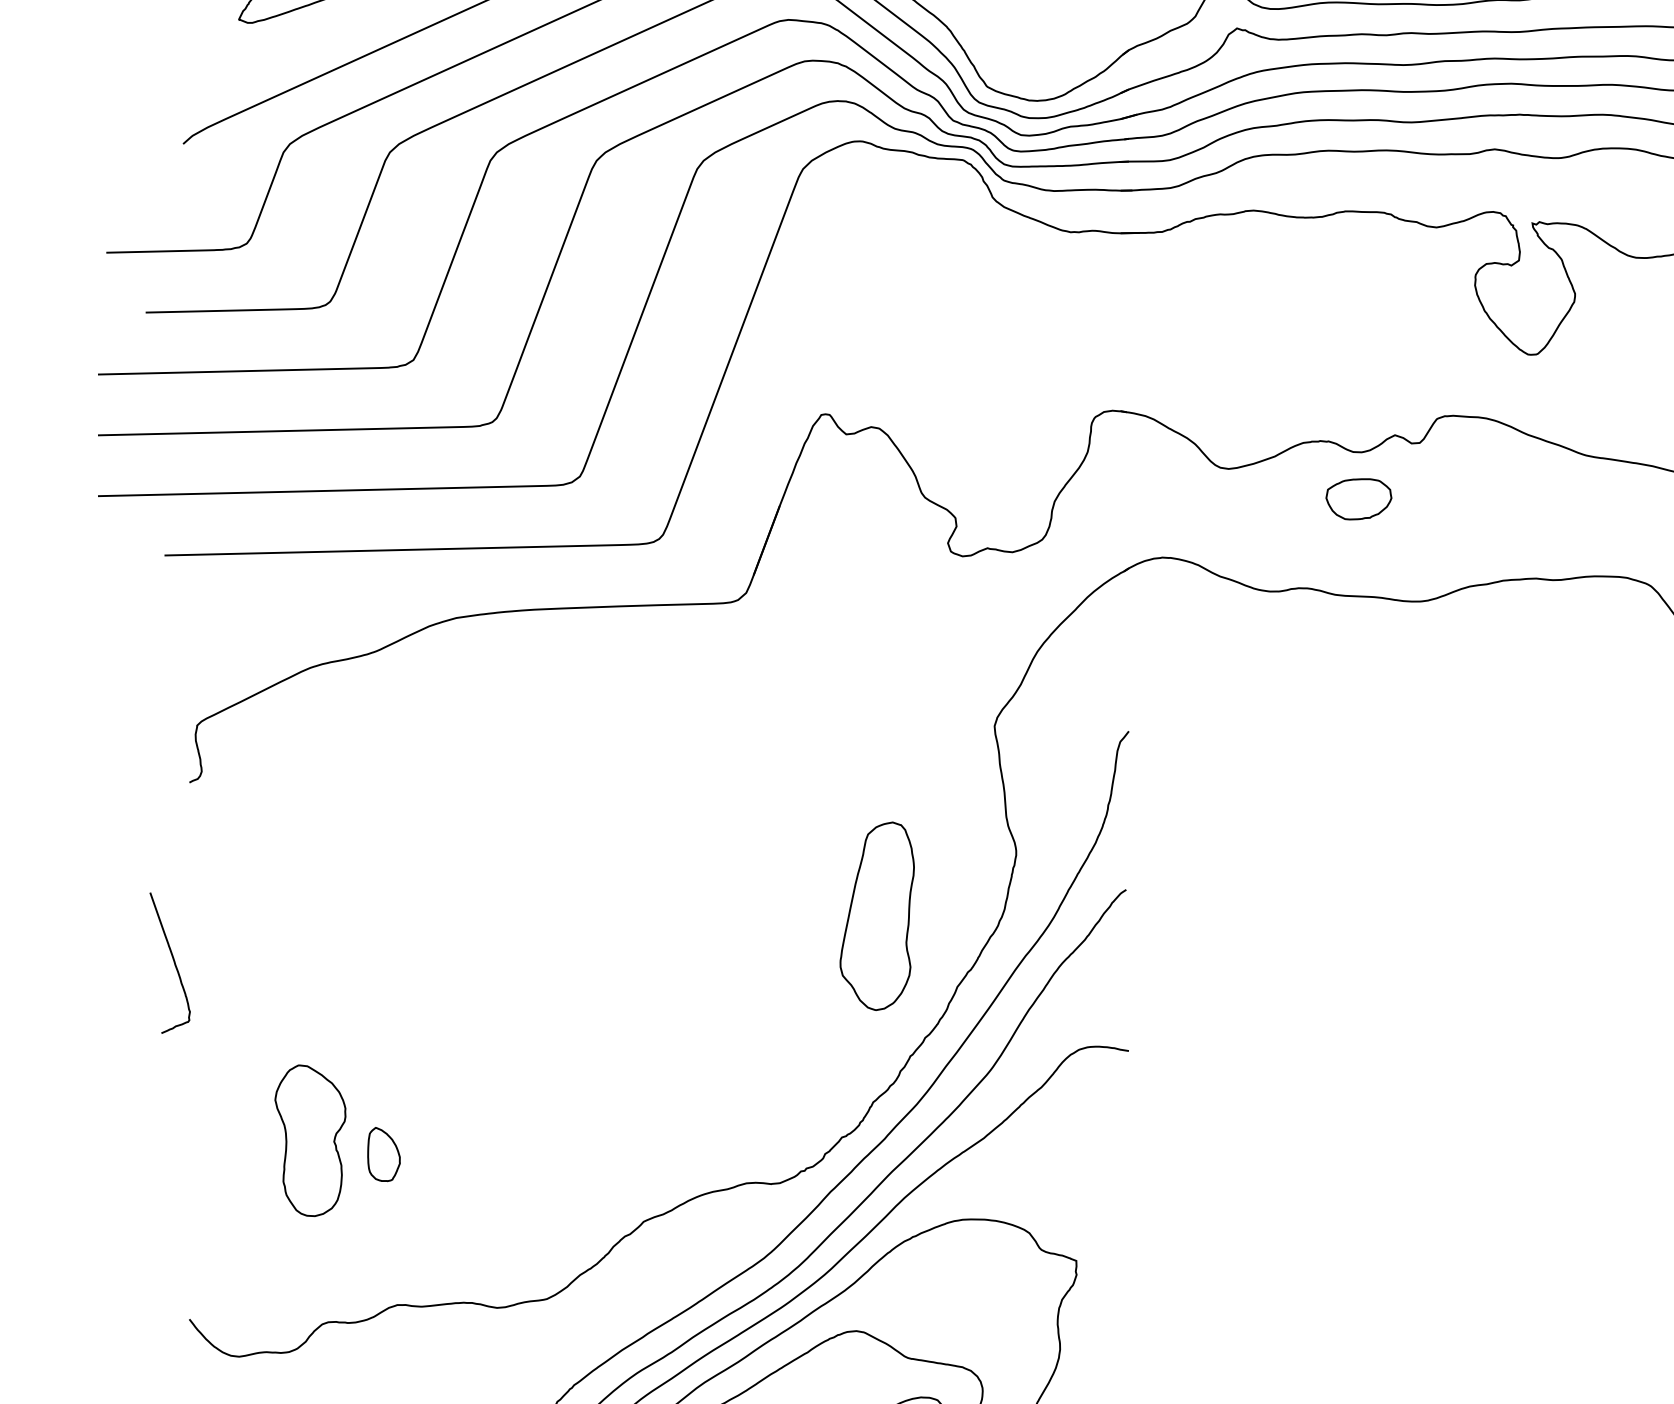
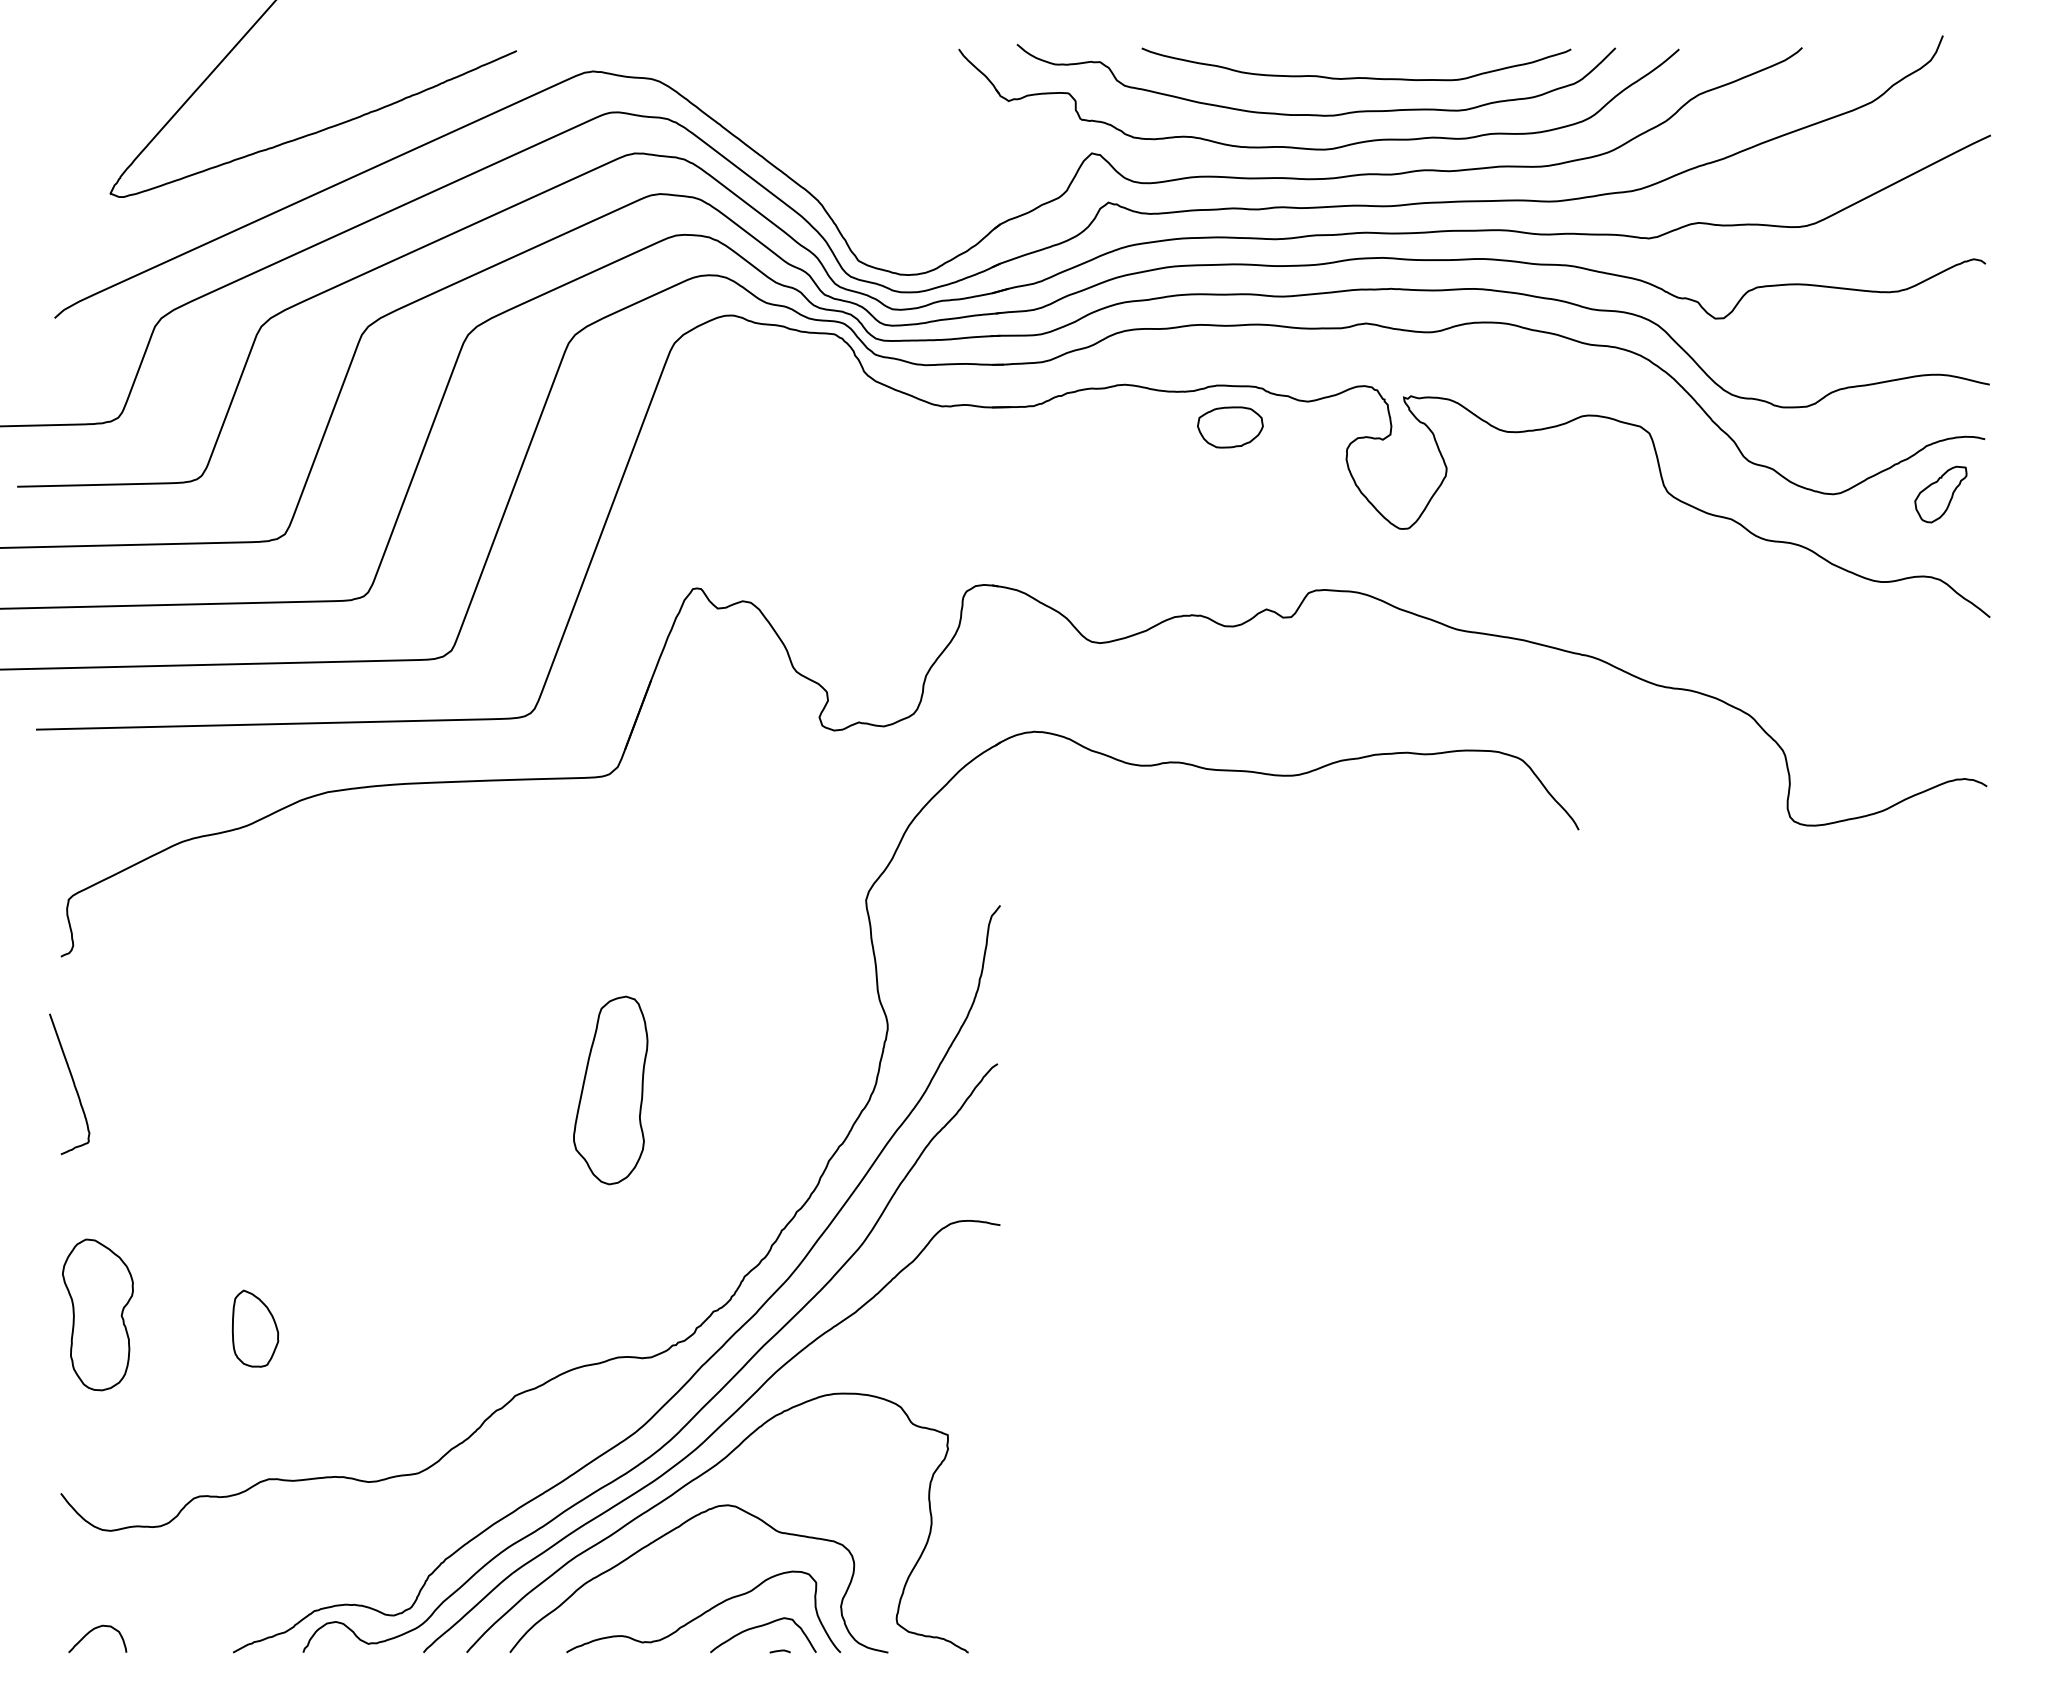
part: (1359, 499) -> (1230, 427), moved
part: (877, 916) -> (610, 1090), moved
curve: (173, 961) -> (72, 1082), moved
part: (310, 1140) -> (97, 1314), moved
part: (384, 1154) -> (255, 1328), size x1.43

